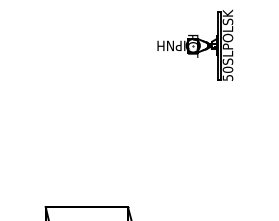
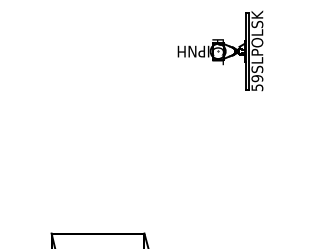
text: (228, 69) -> (257, 78), 50SLPOLSK -> 59SLPOLSK

